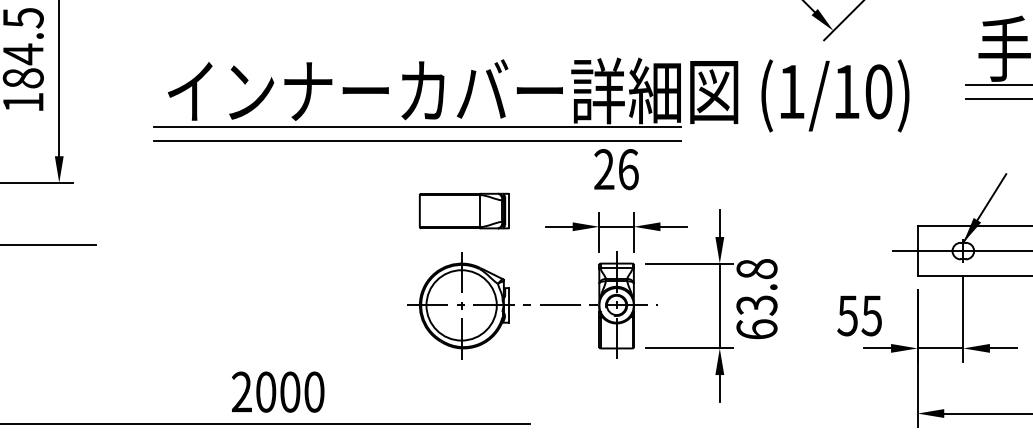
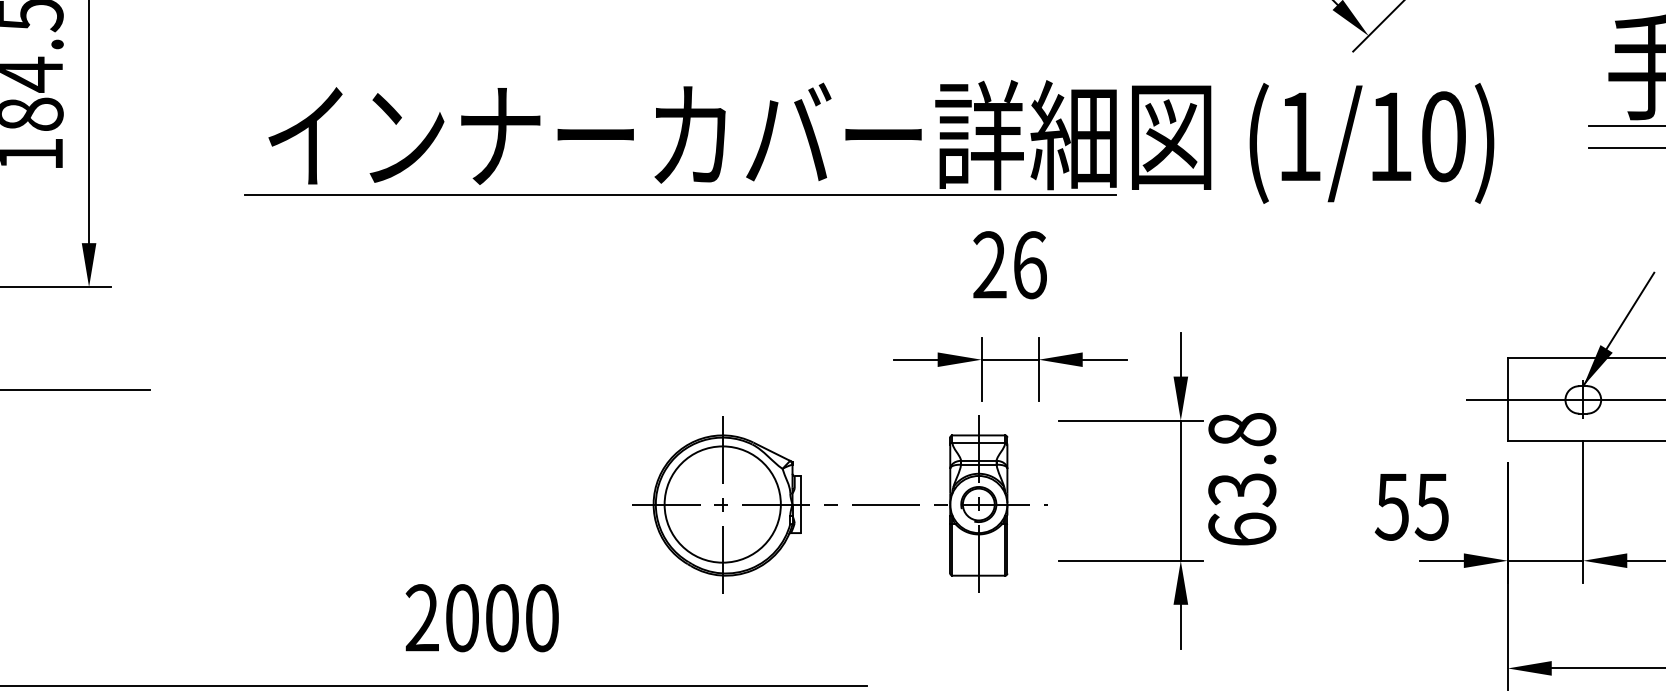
line: (416, 140) -> (679, 217), removed
part: (464, 210) -> (758, 332), removed
part: (532, 305) -> (839, 504), moved
text: (278, 391) -> (482, 617), moved

